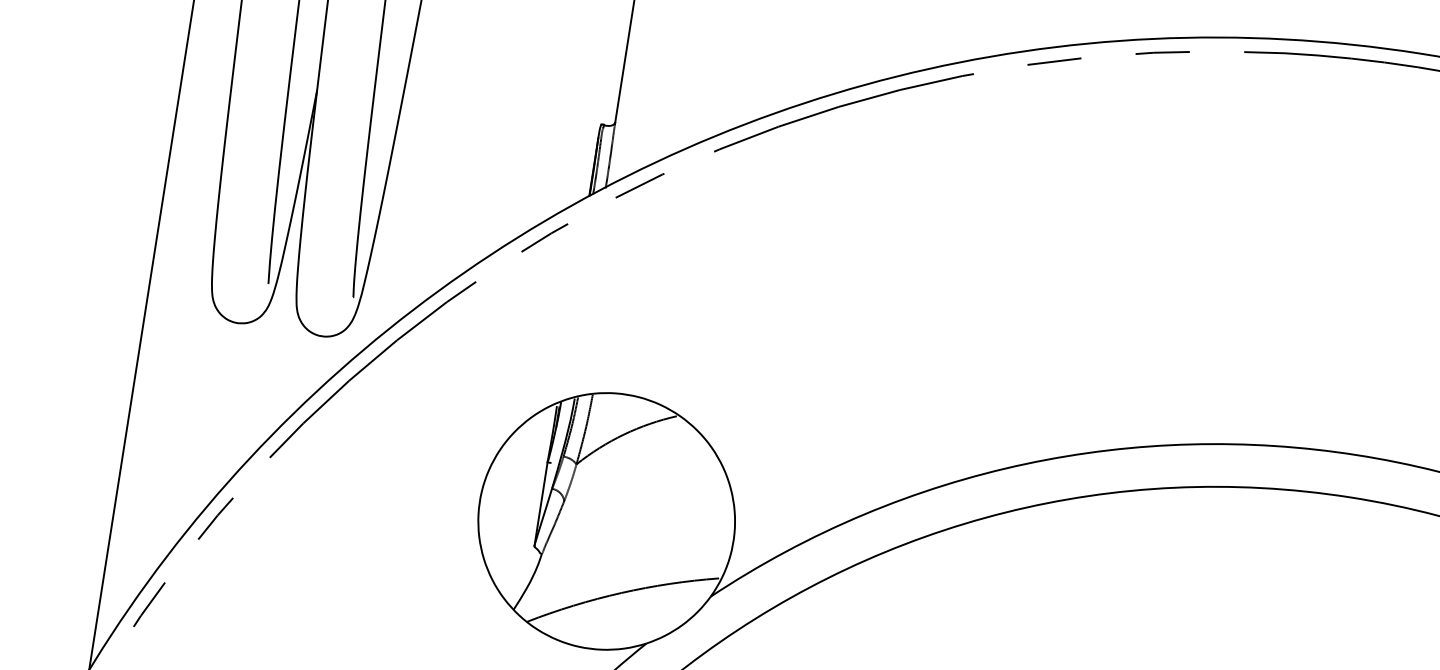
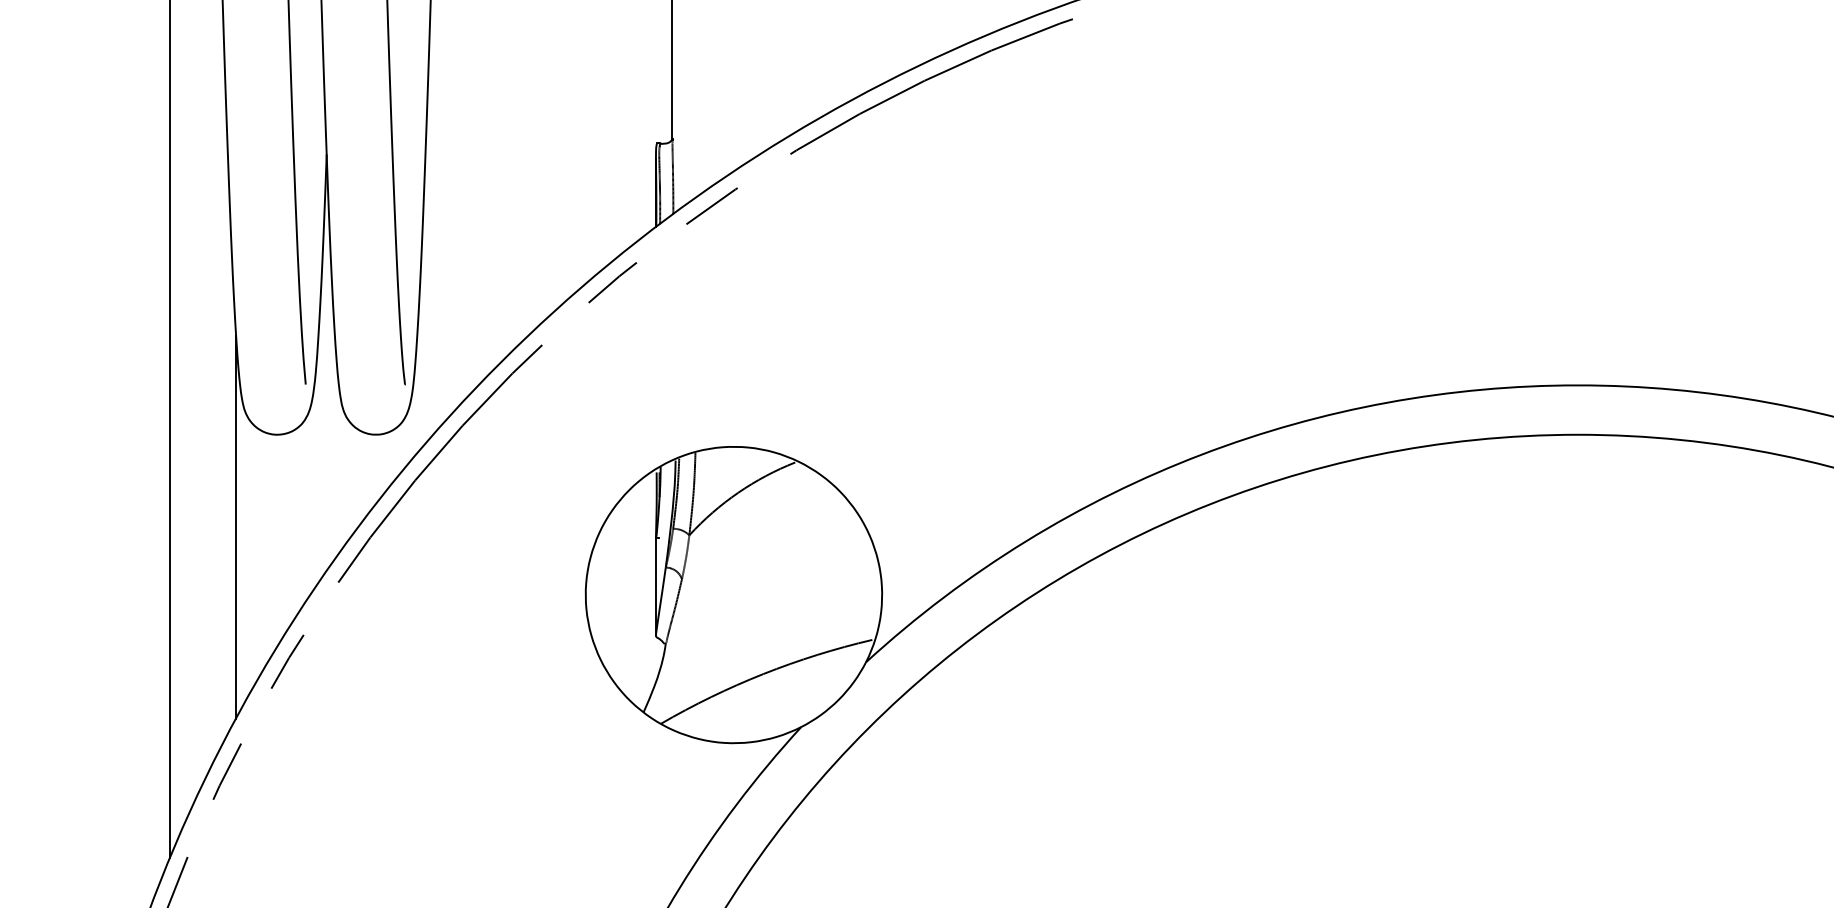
line: (190, 396) -> (236, 526), added

